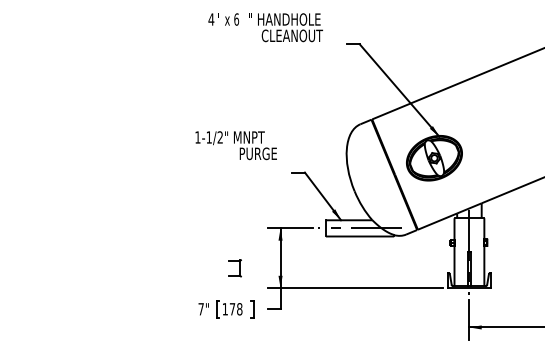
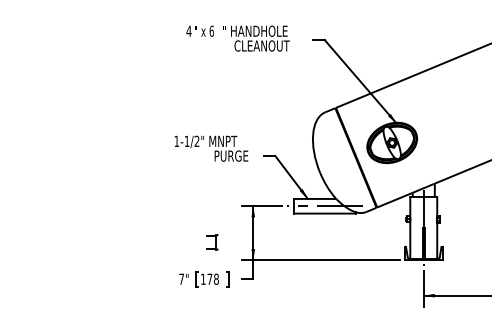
text: (265, 27) -> (237, 38), moved
text: (235, 145) -> (210, 148), moved

